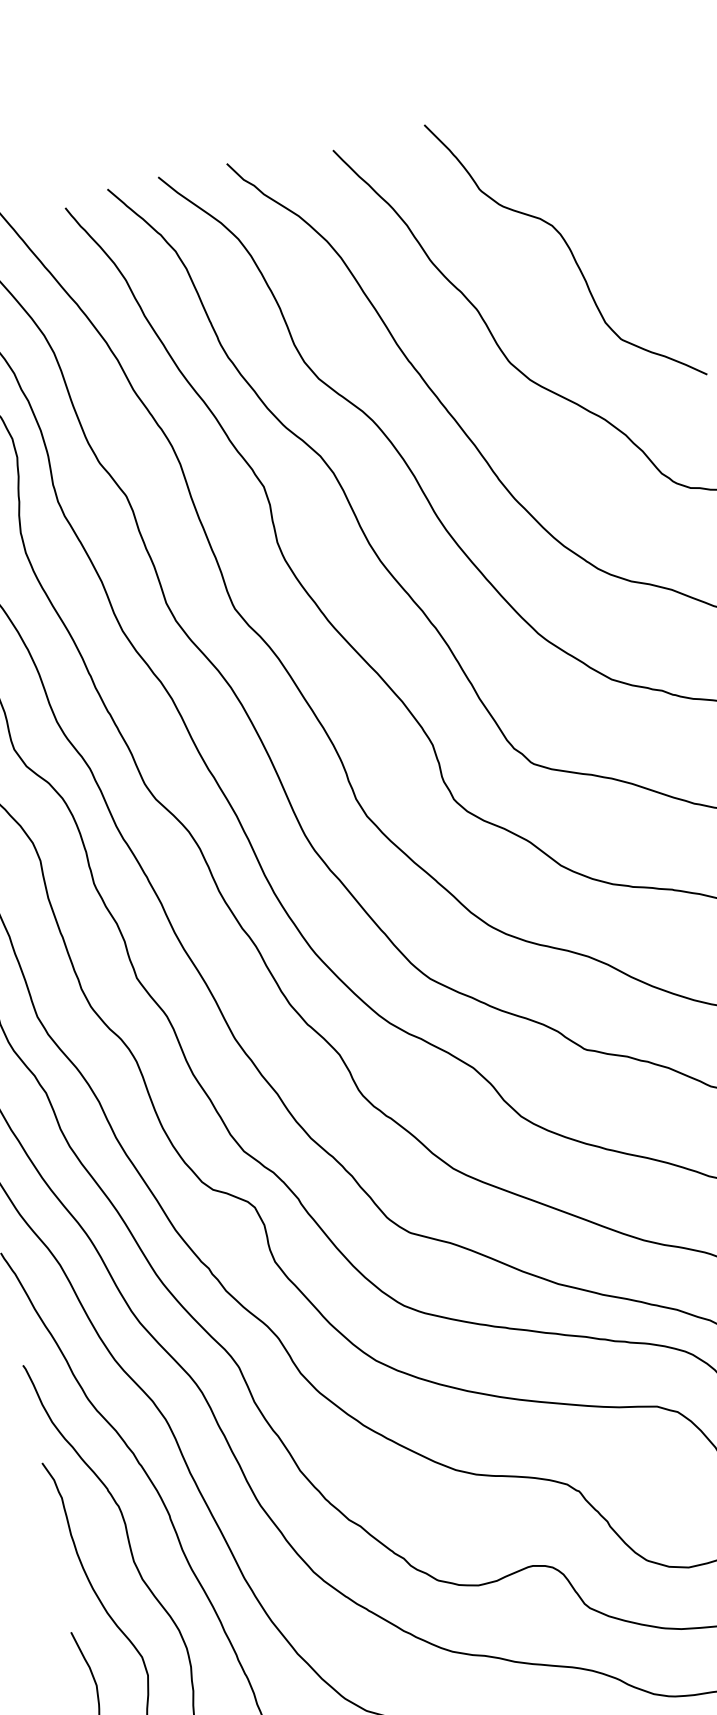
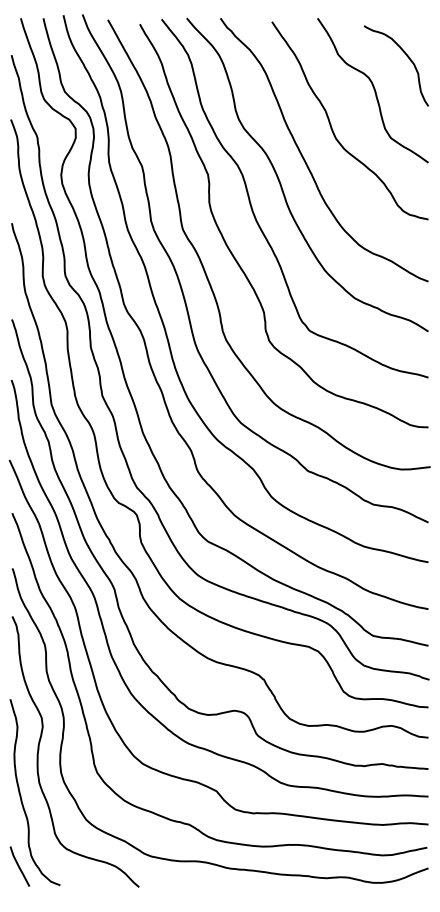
curve: (620, 167) -> (406, 56), added

